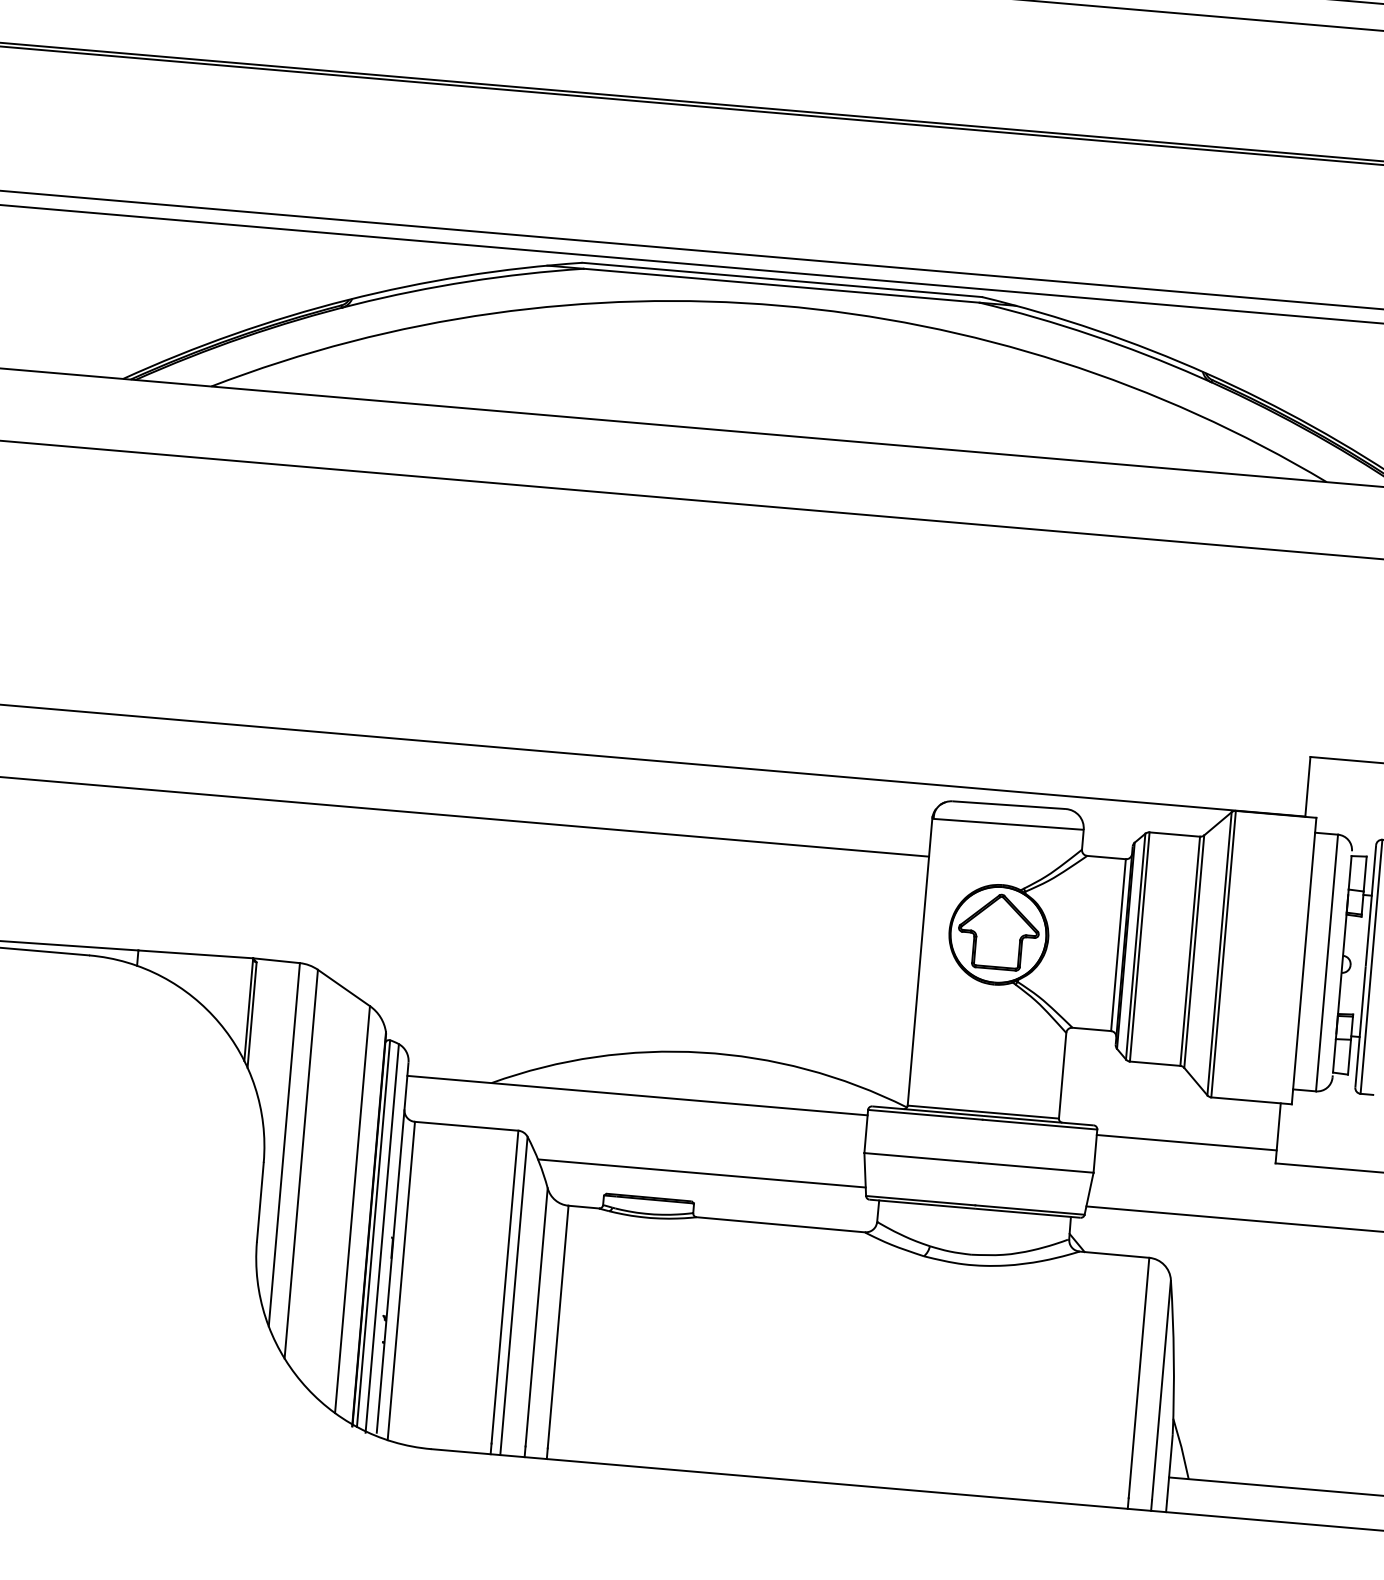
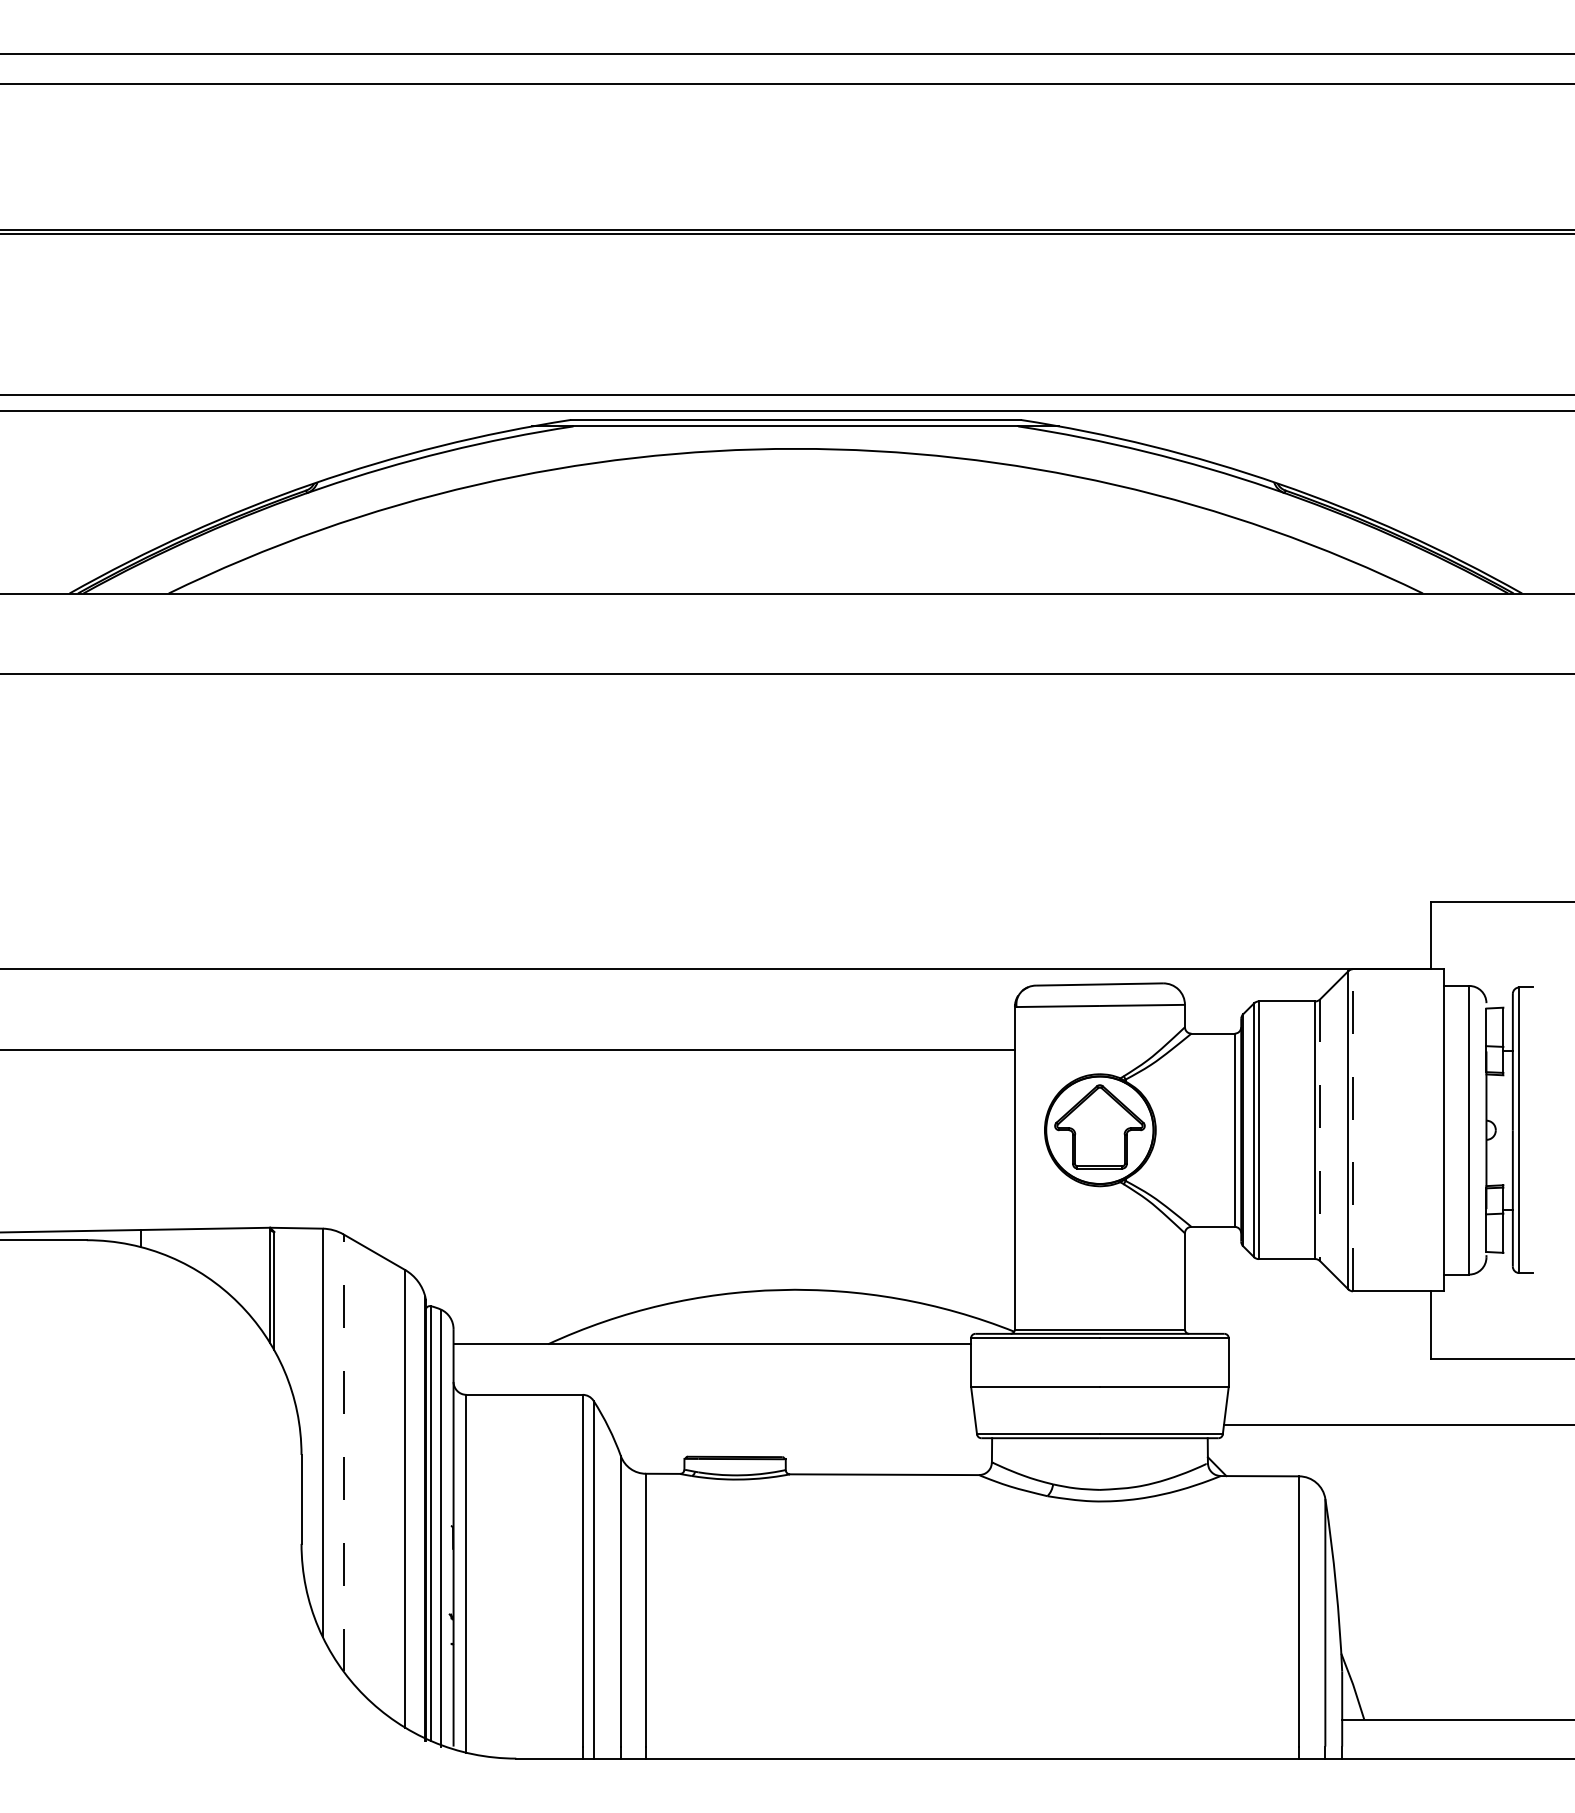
line: (1194, 951) -> (1320, 1130), solid -> dashed
line: (1223, 953) -> (1352, 1129), solid -> dashed
line: (1186, 1142) -> (1329, 1344), removed
line: (301, 1163) -> (343, 1452), solid -> dashed
line: (701, 1173) -> (791, 1424), removed

